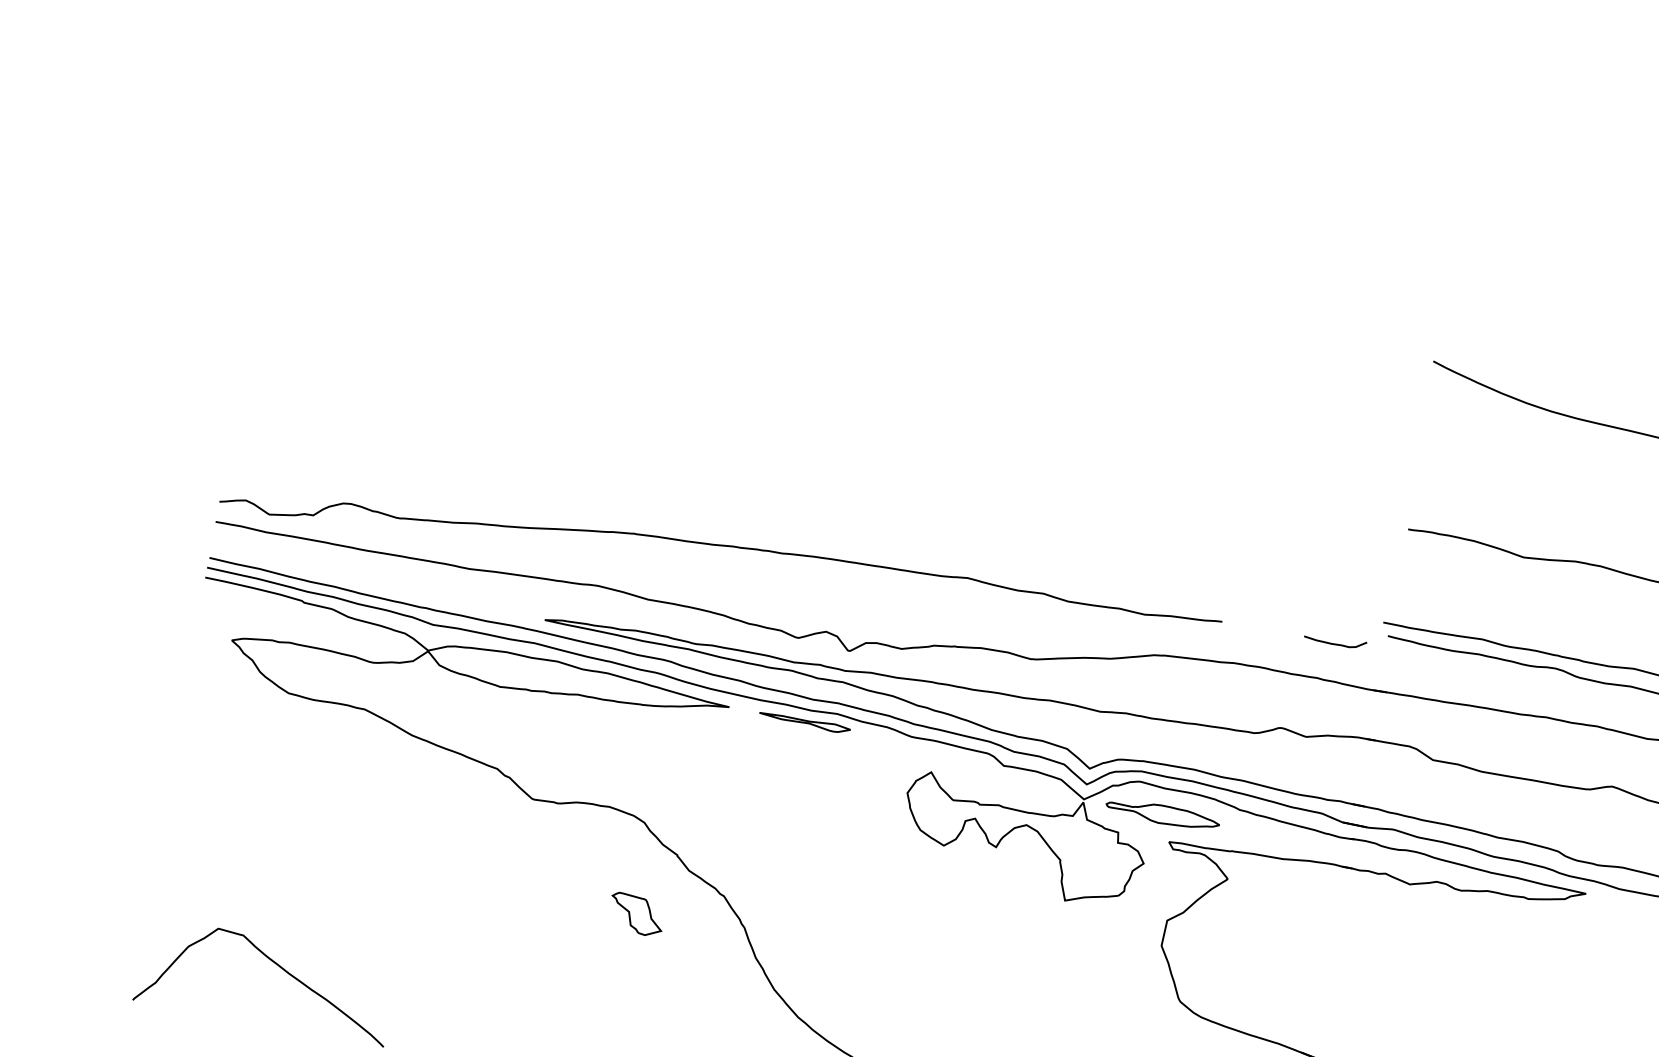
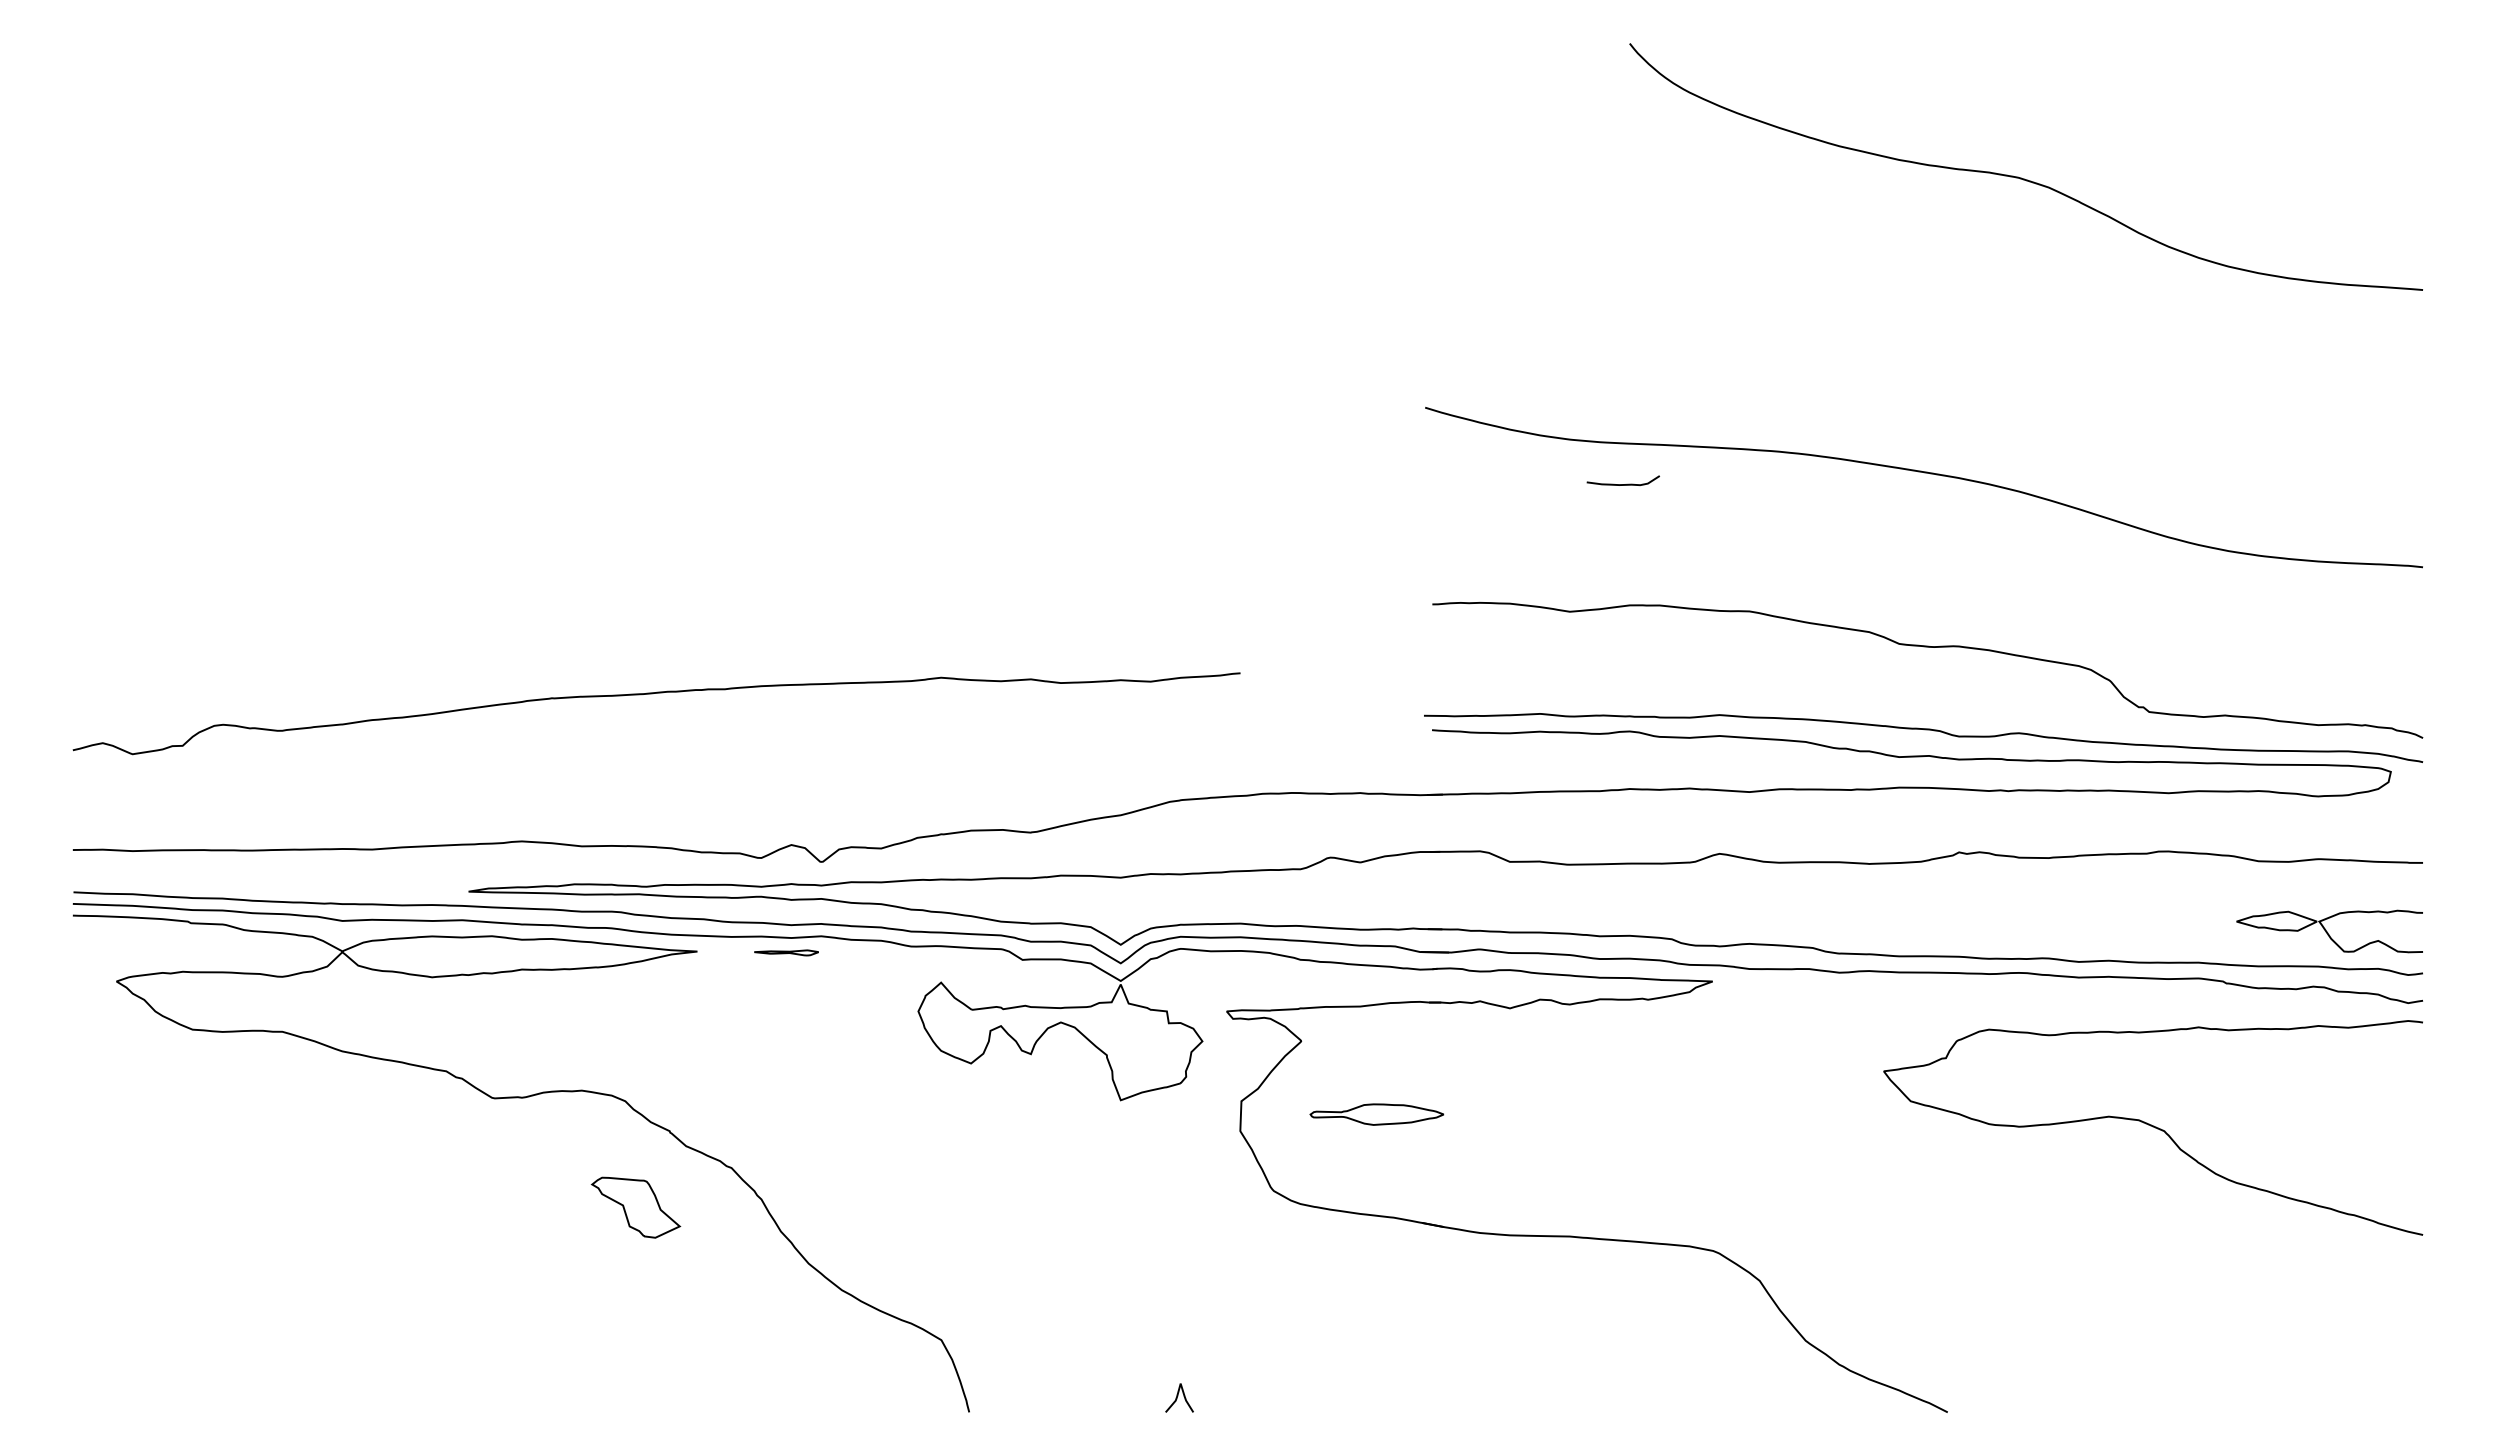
curve: (720, 546) -> (652, 694), moved
curve: (1334, 643) -> (1622, 484), moved
part: (804, 722) -> (786, 952), size x0.6
part: (1162, 814) -> (1376, 1114), moved
part: (636, 914) -> (635, 1207), size x1.4
curve: (276, 964) -> (236, 1341), removed

